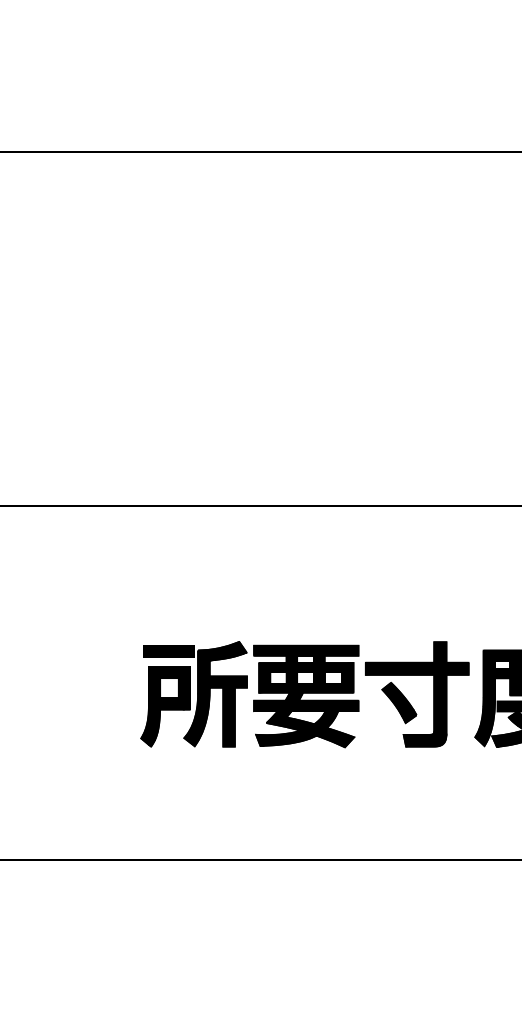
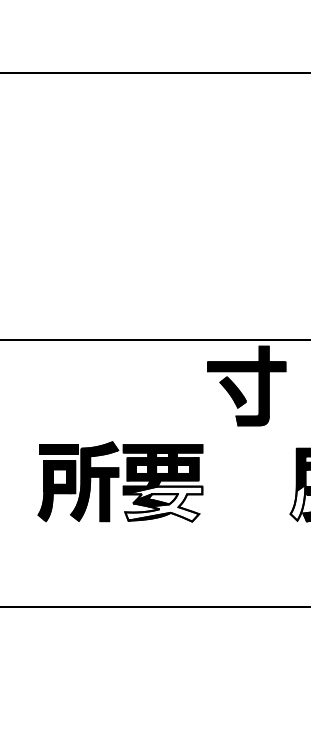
part: (408, 700) -> (240, 390), moved
fill: (485, 721) -> (298, 502), removed
fill: (306, 723) -> (163, 503), removed

